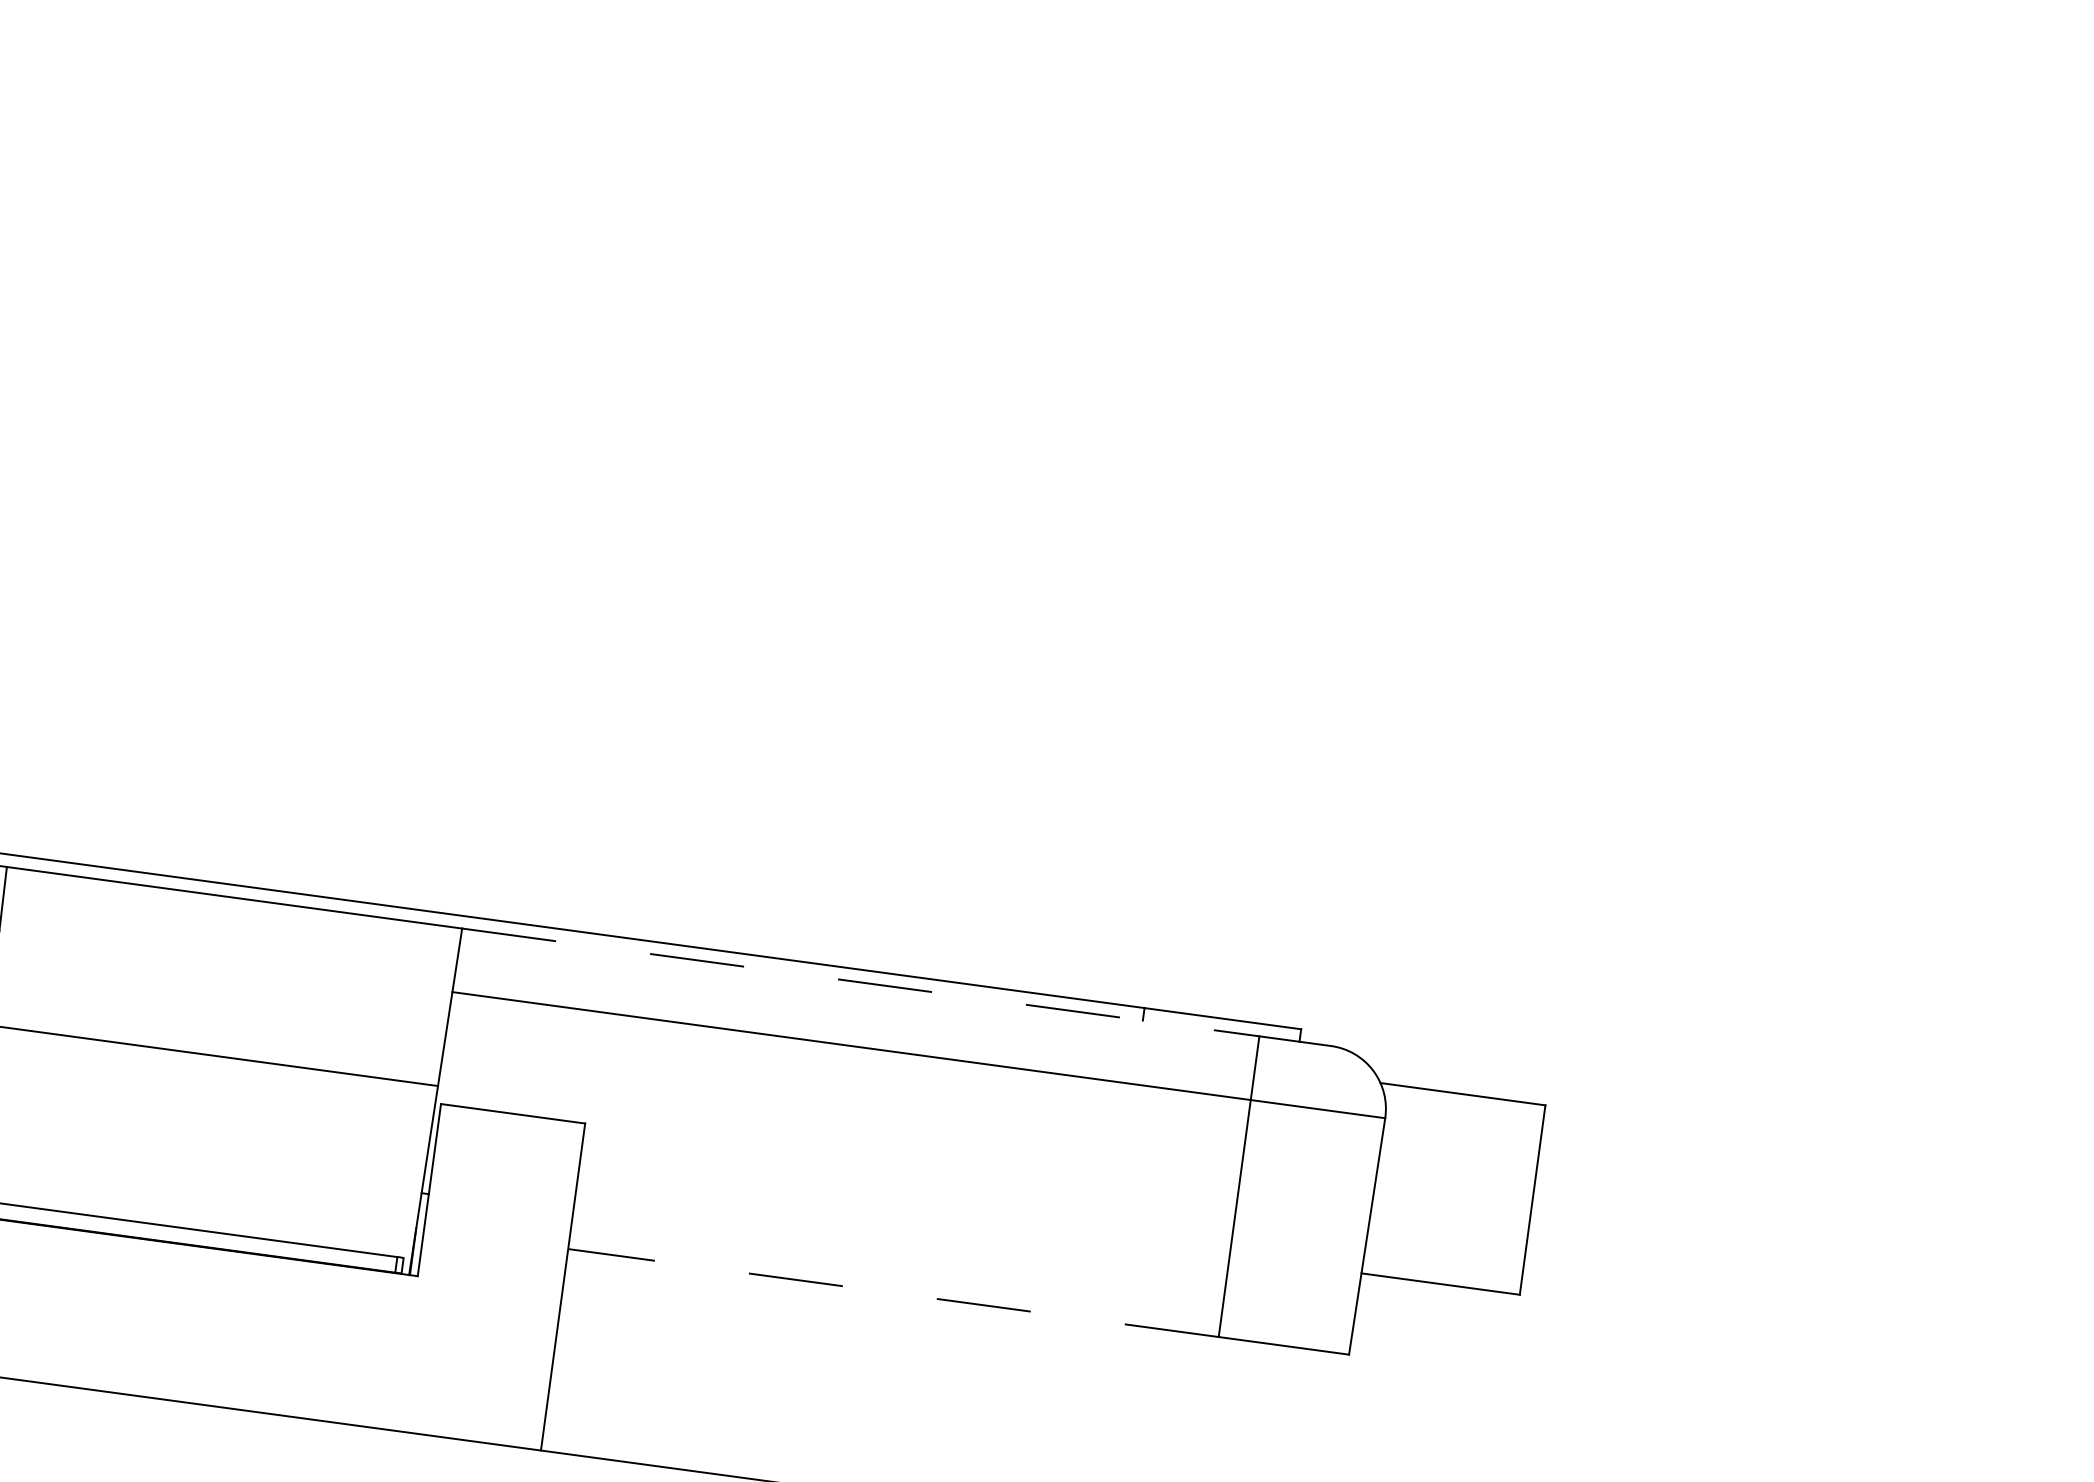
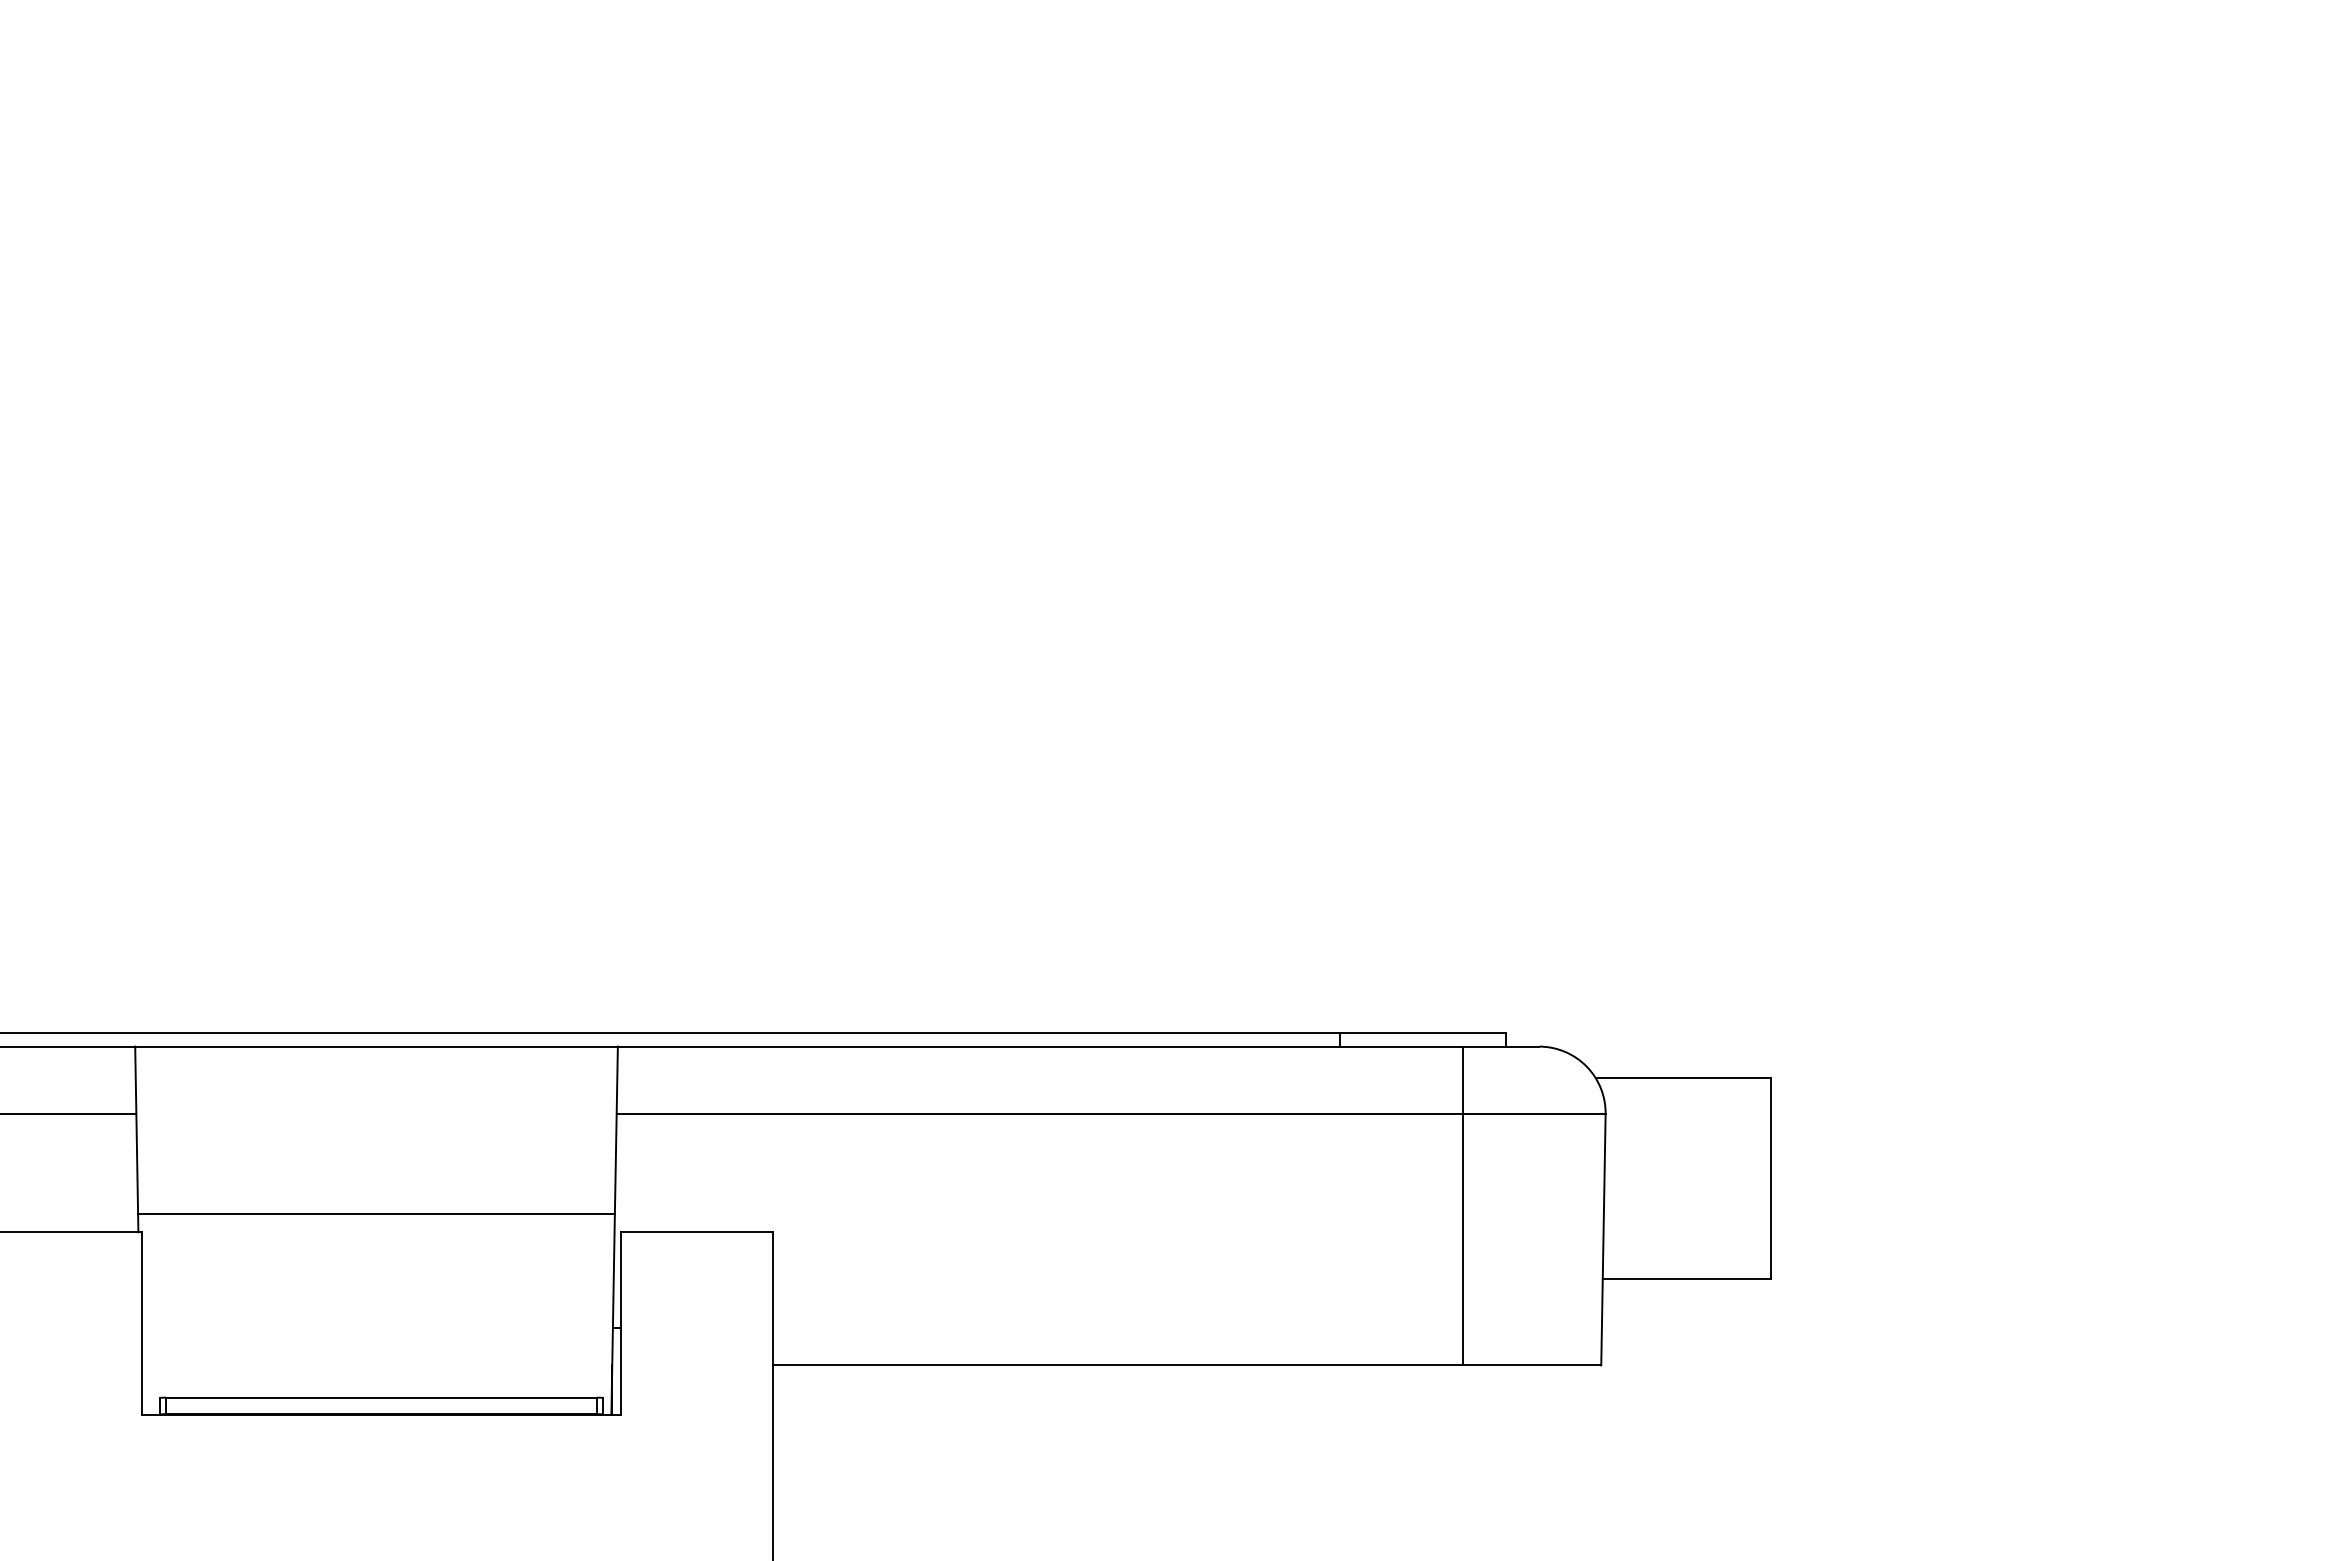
line: (860, 982) -> (1040, 1046), dashed -> solid
line: (893, 1293) -> (1118, 1365), dashed -> solid

